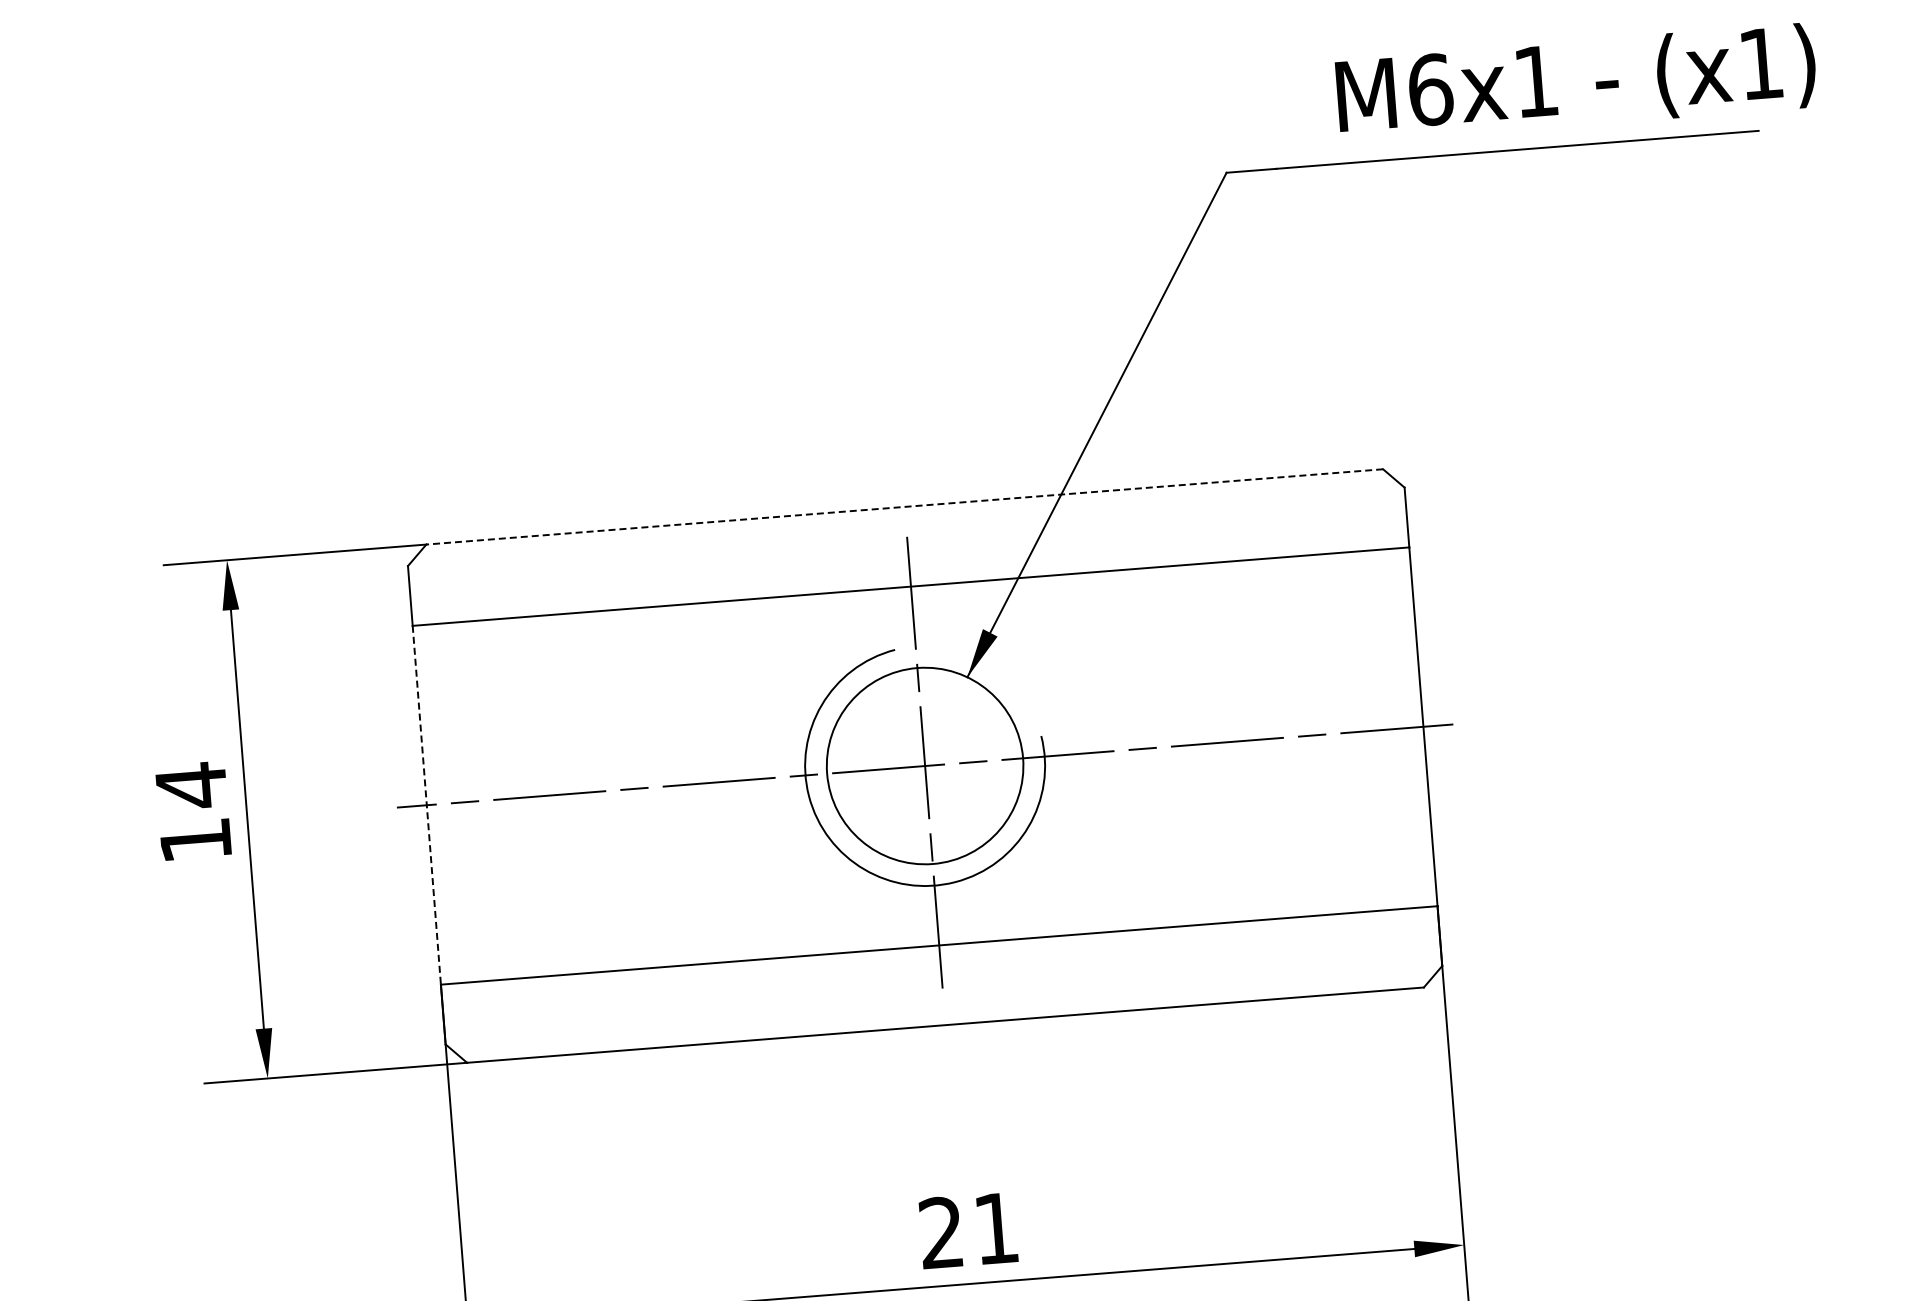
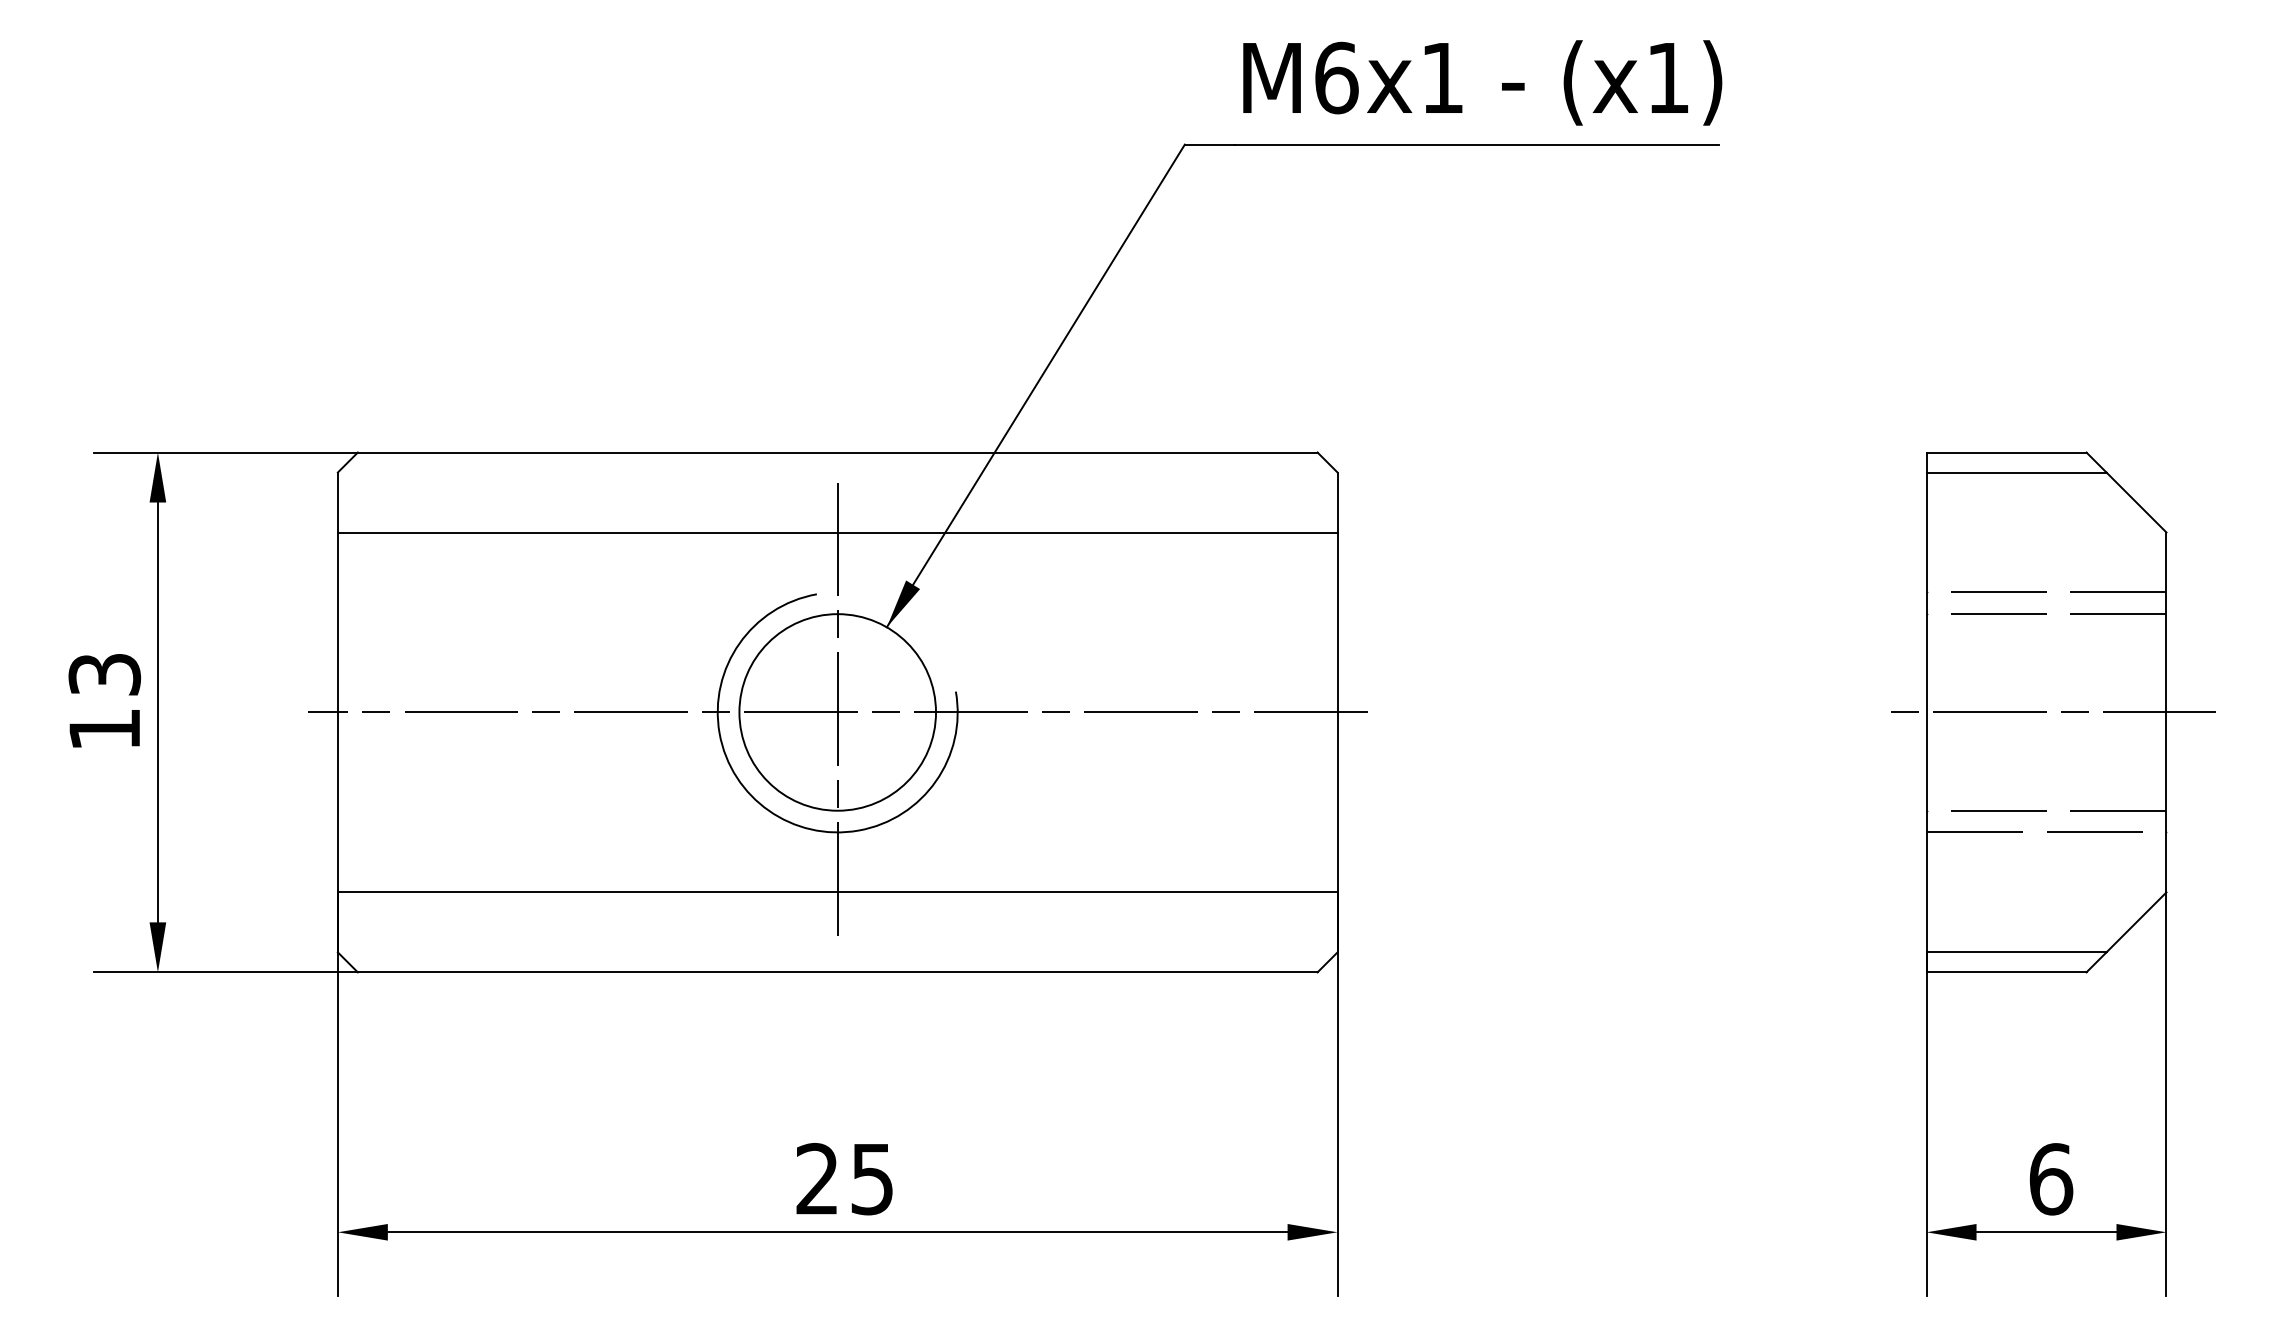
text: (1576, 82) -> (1482, 82), moved
line: (904, 506) -> (837, 452), dashed -> solid
text: (191, 785) -> (104, 674), 14 -> 13
line: (426, 805) -> (337, 712), dashed -> solid
text: (995, 1228) -> (871, 1179), 21 -> 25

